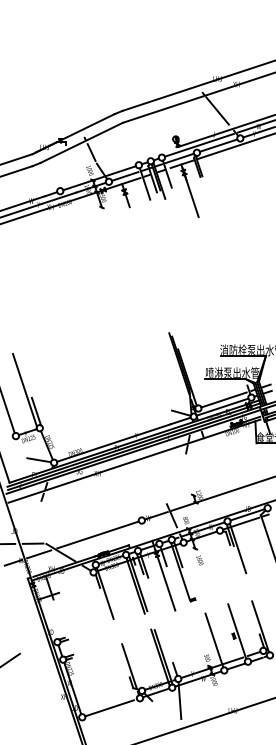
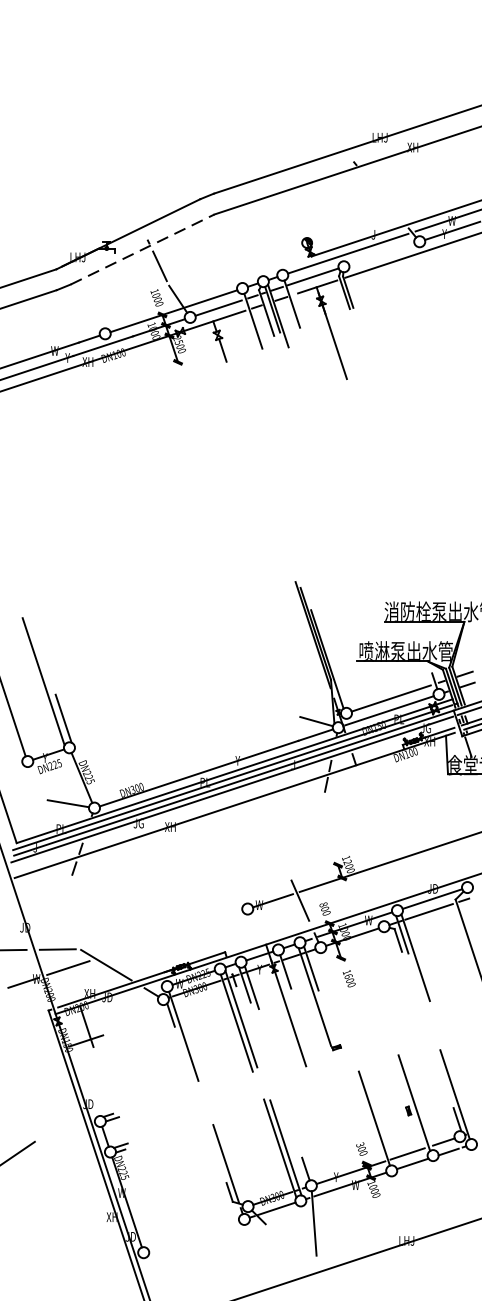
line: (217, 110) -> (379, 192), removed
line: (81, 142) -> (142, 248), solid -> dashed
line: (218, 145) -> (381, 254), removed
line: (97, 534) -> (170, 933), removed
line: (109, 708) -> (191, 1237), removed

